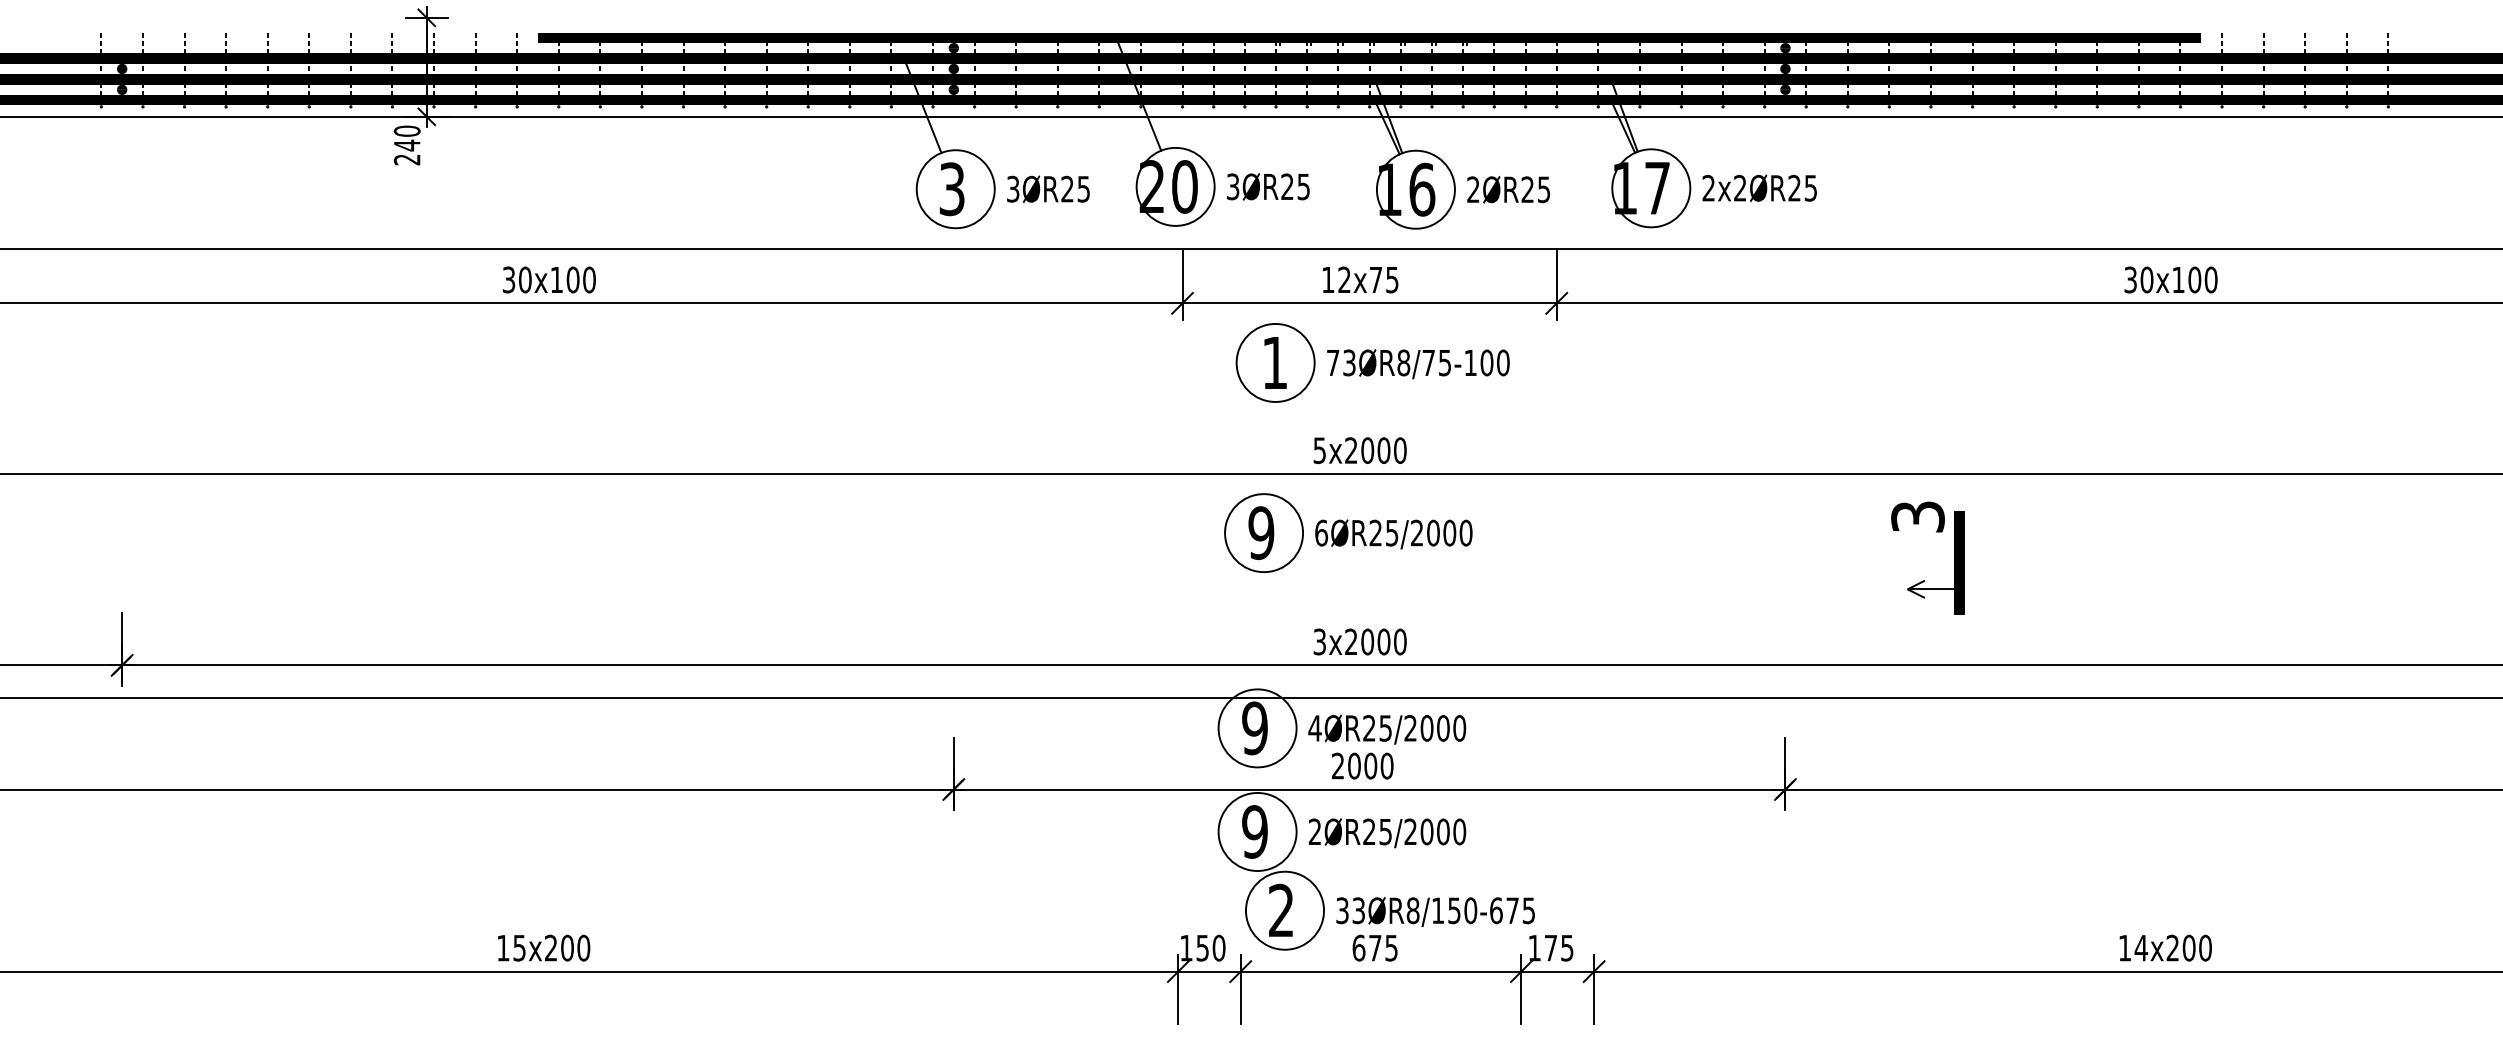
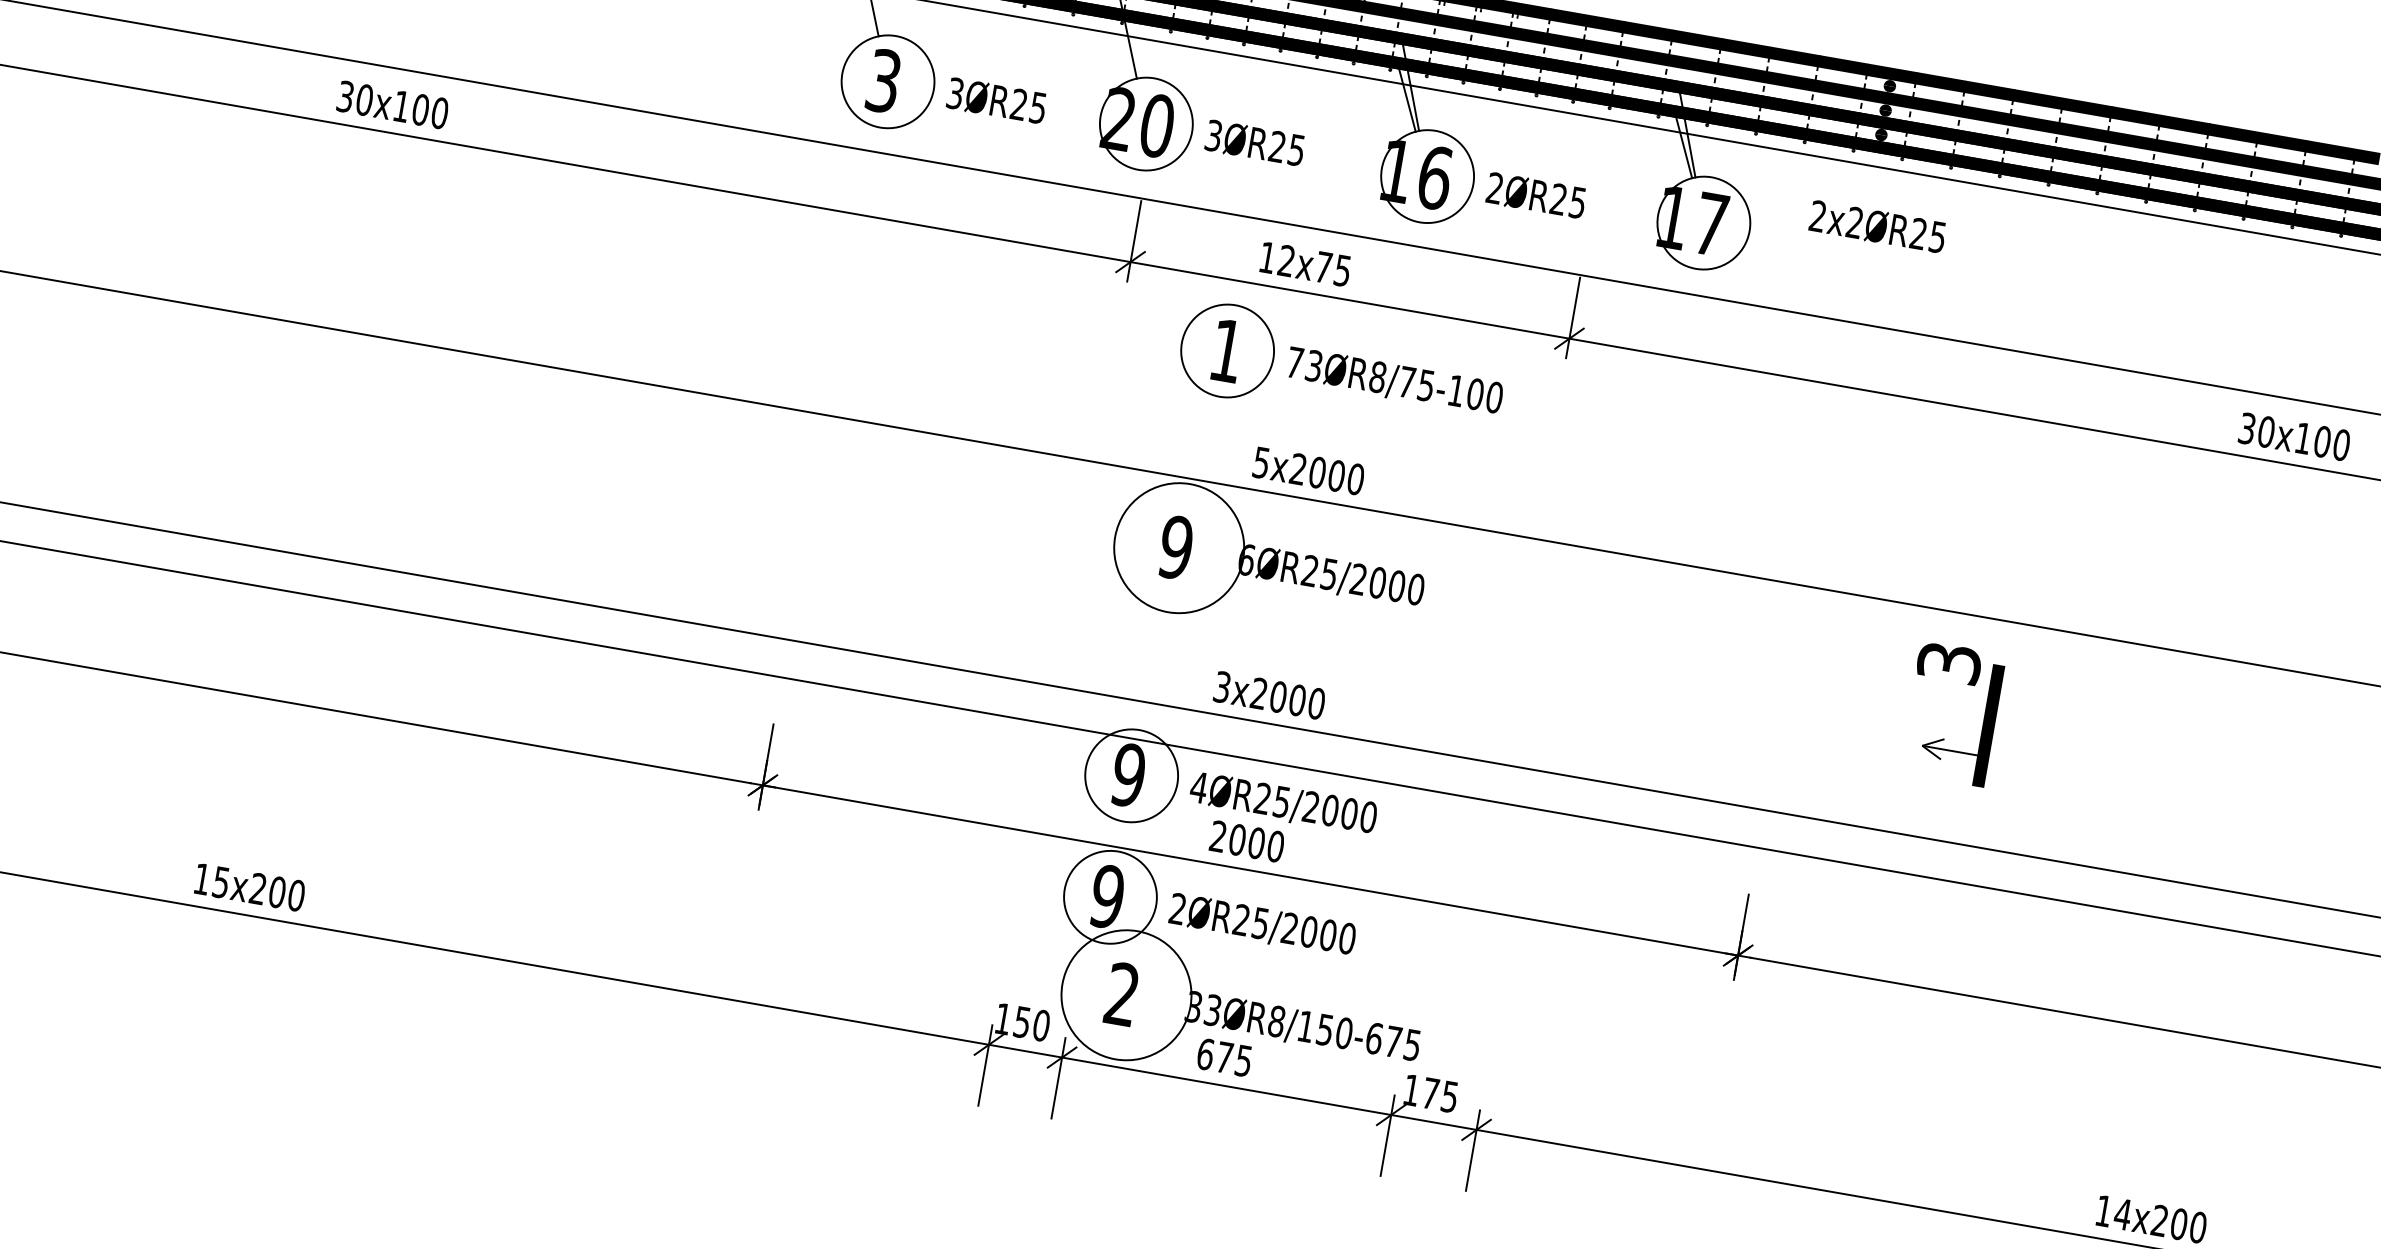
text: (1759, 188) -> (1877, 227), moved
text: (1360, 279) -> (1305, 263), moved
circle: (1264, 533) -> (1179, 548), size x1.4
circle: (1285, 910) -> (1127, 995), size x1.4

